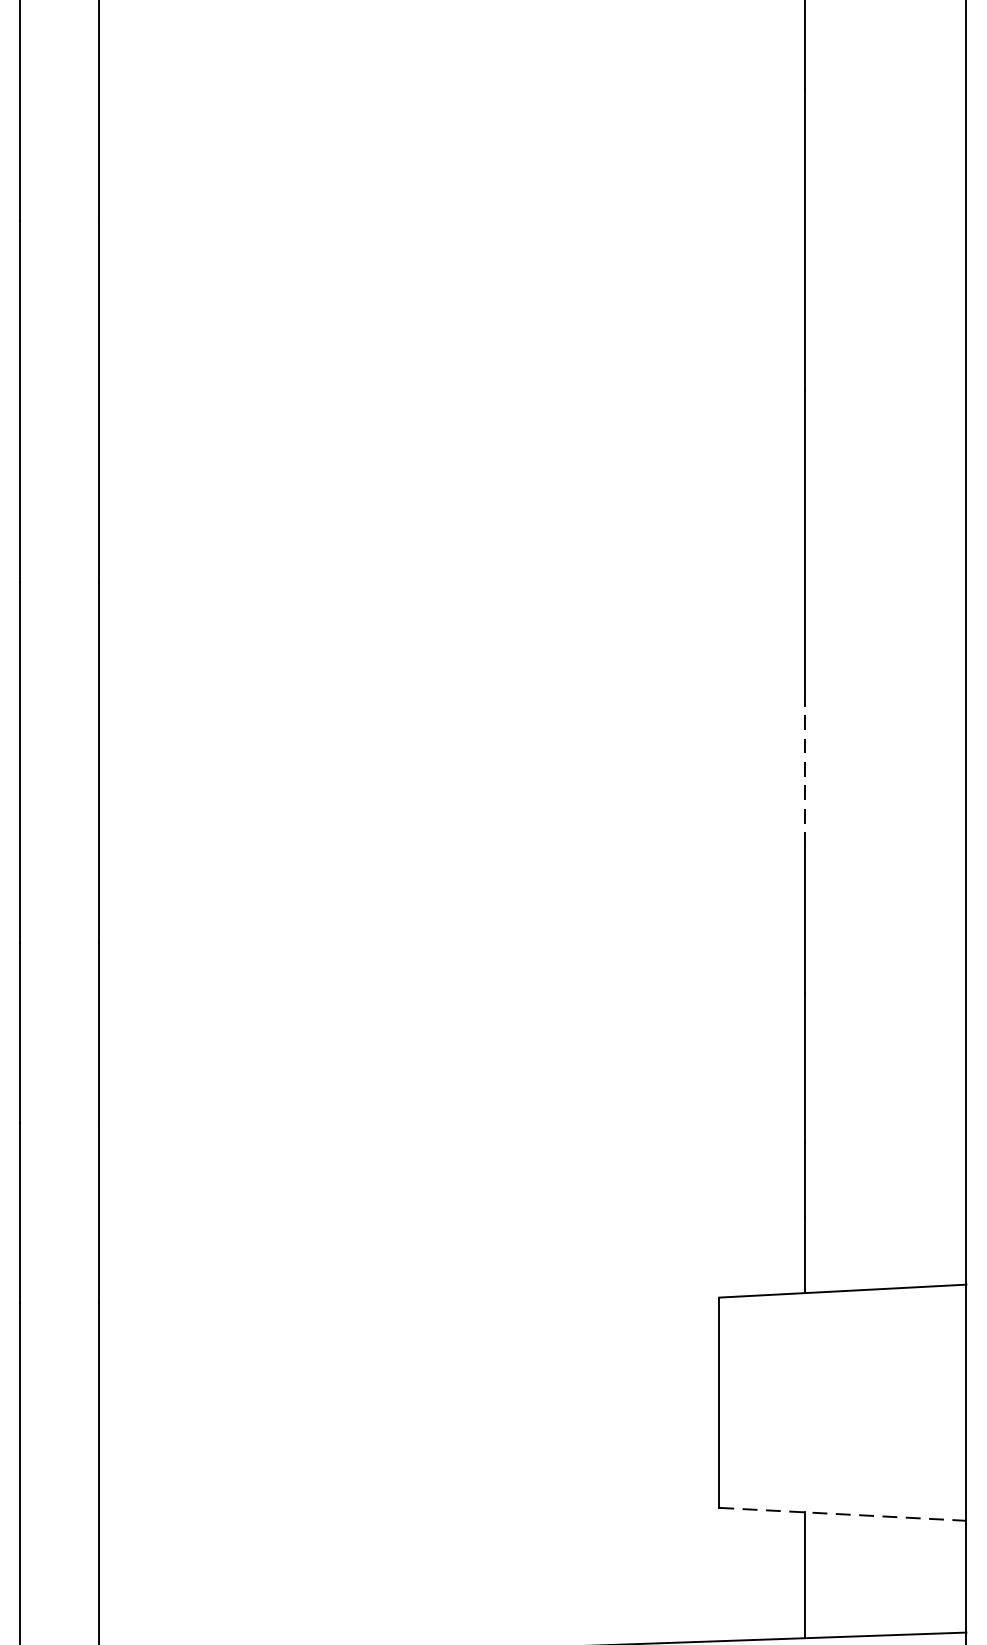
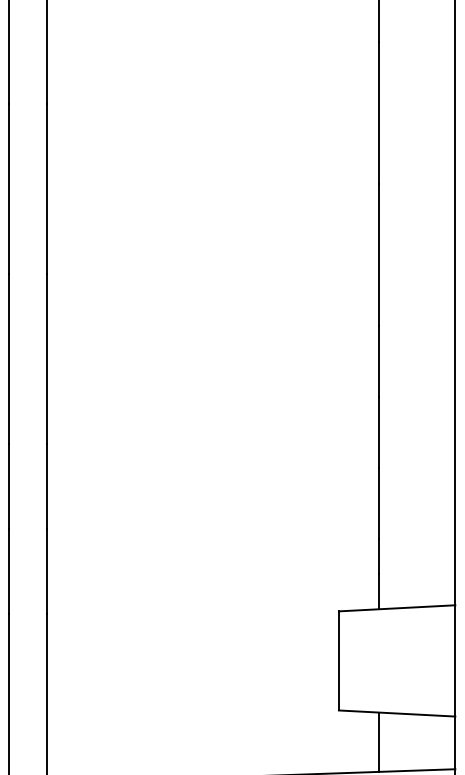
line: (805, 767) -> (379, 361), dashed -> solid
line: (843, 1514) -> (397, 713), dashed -> solid

